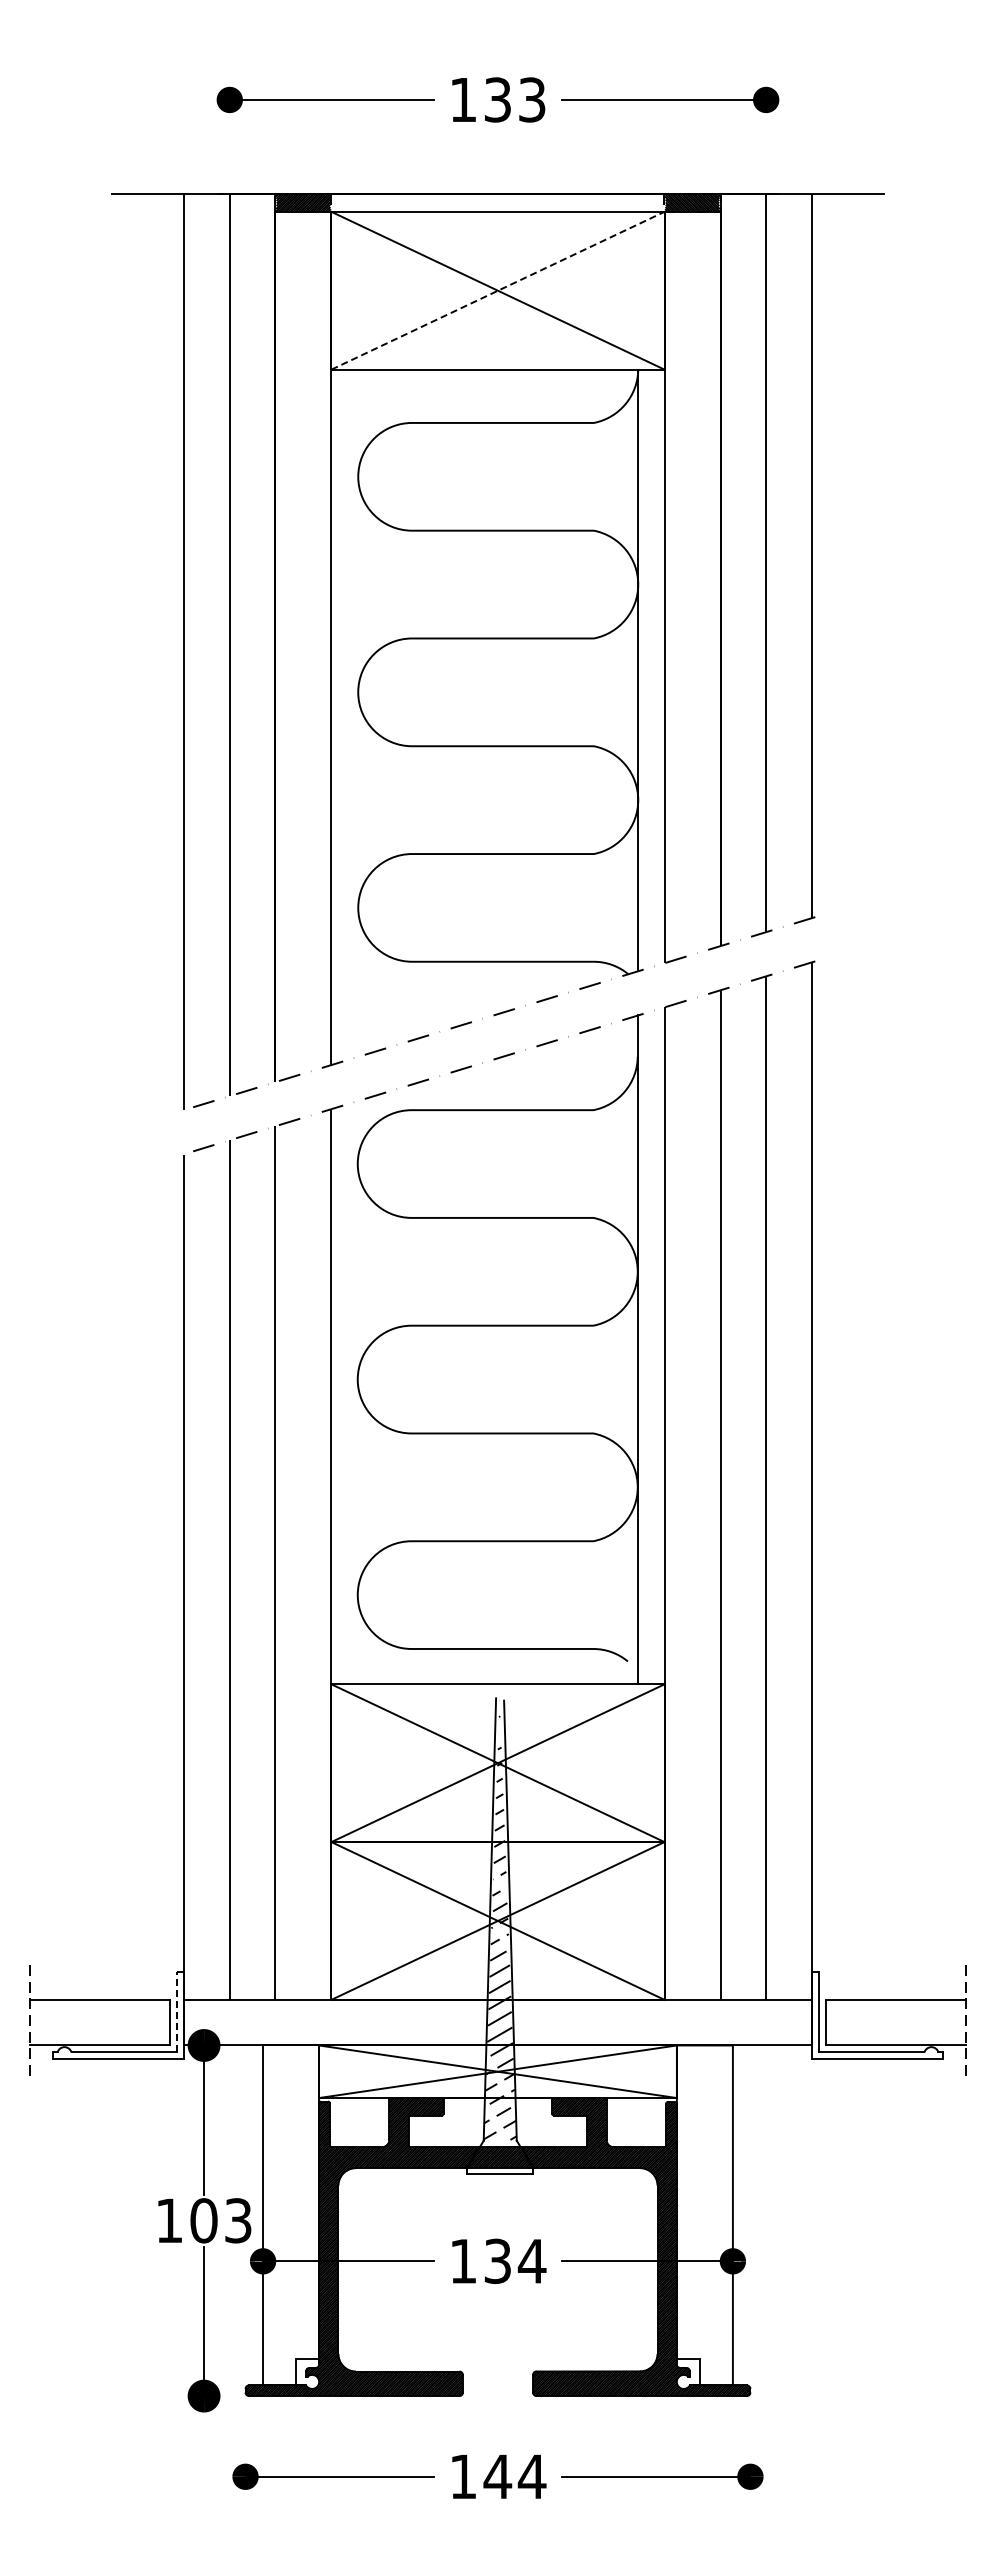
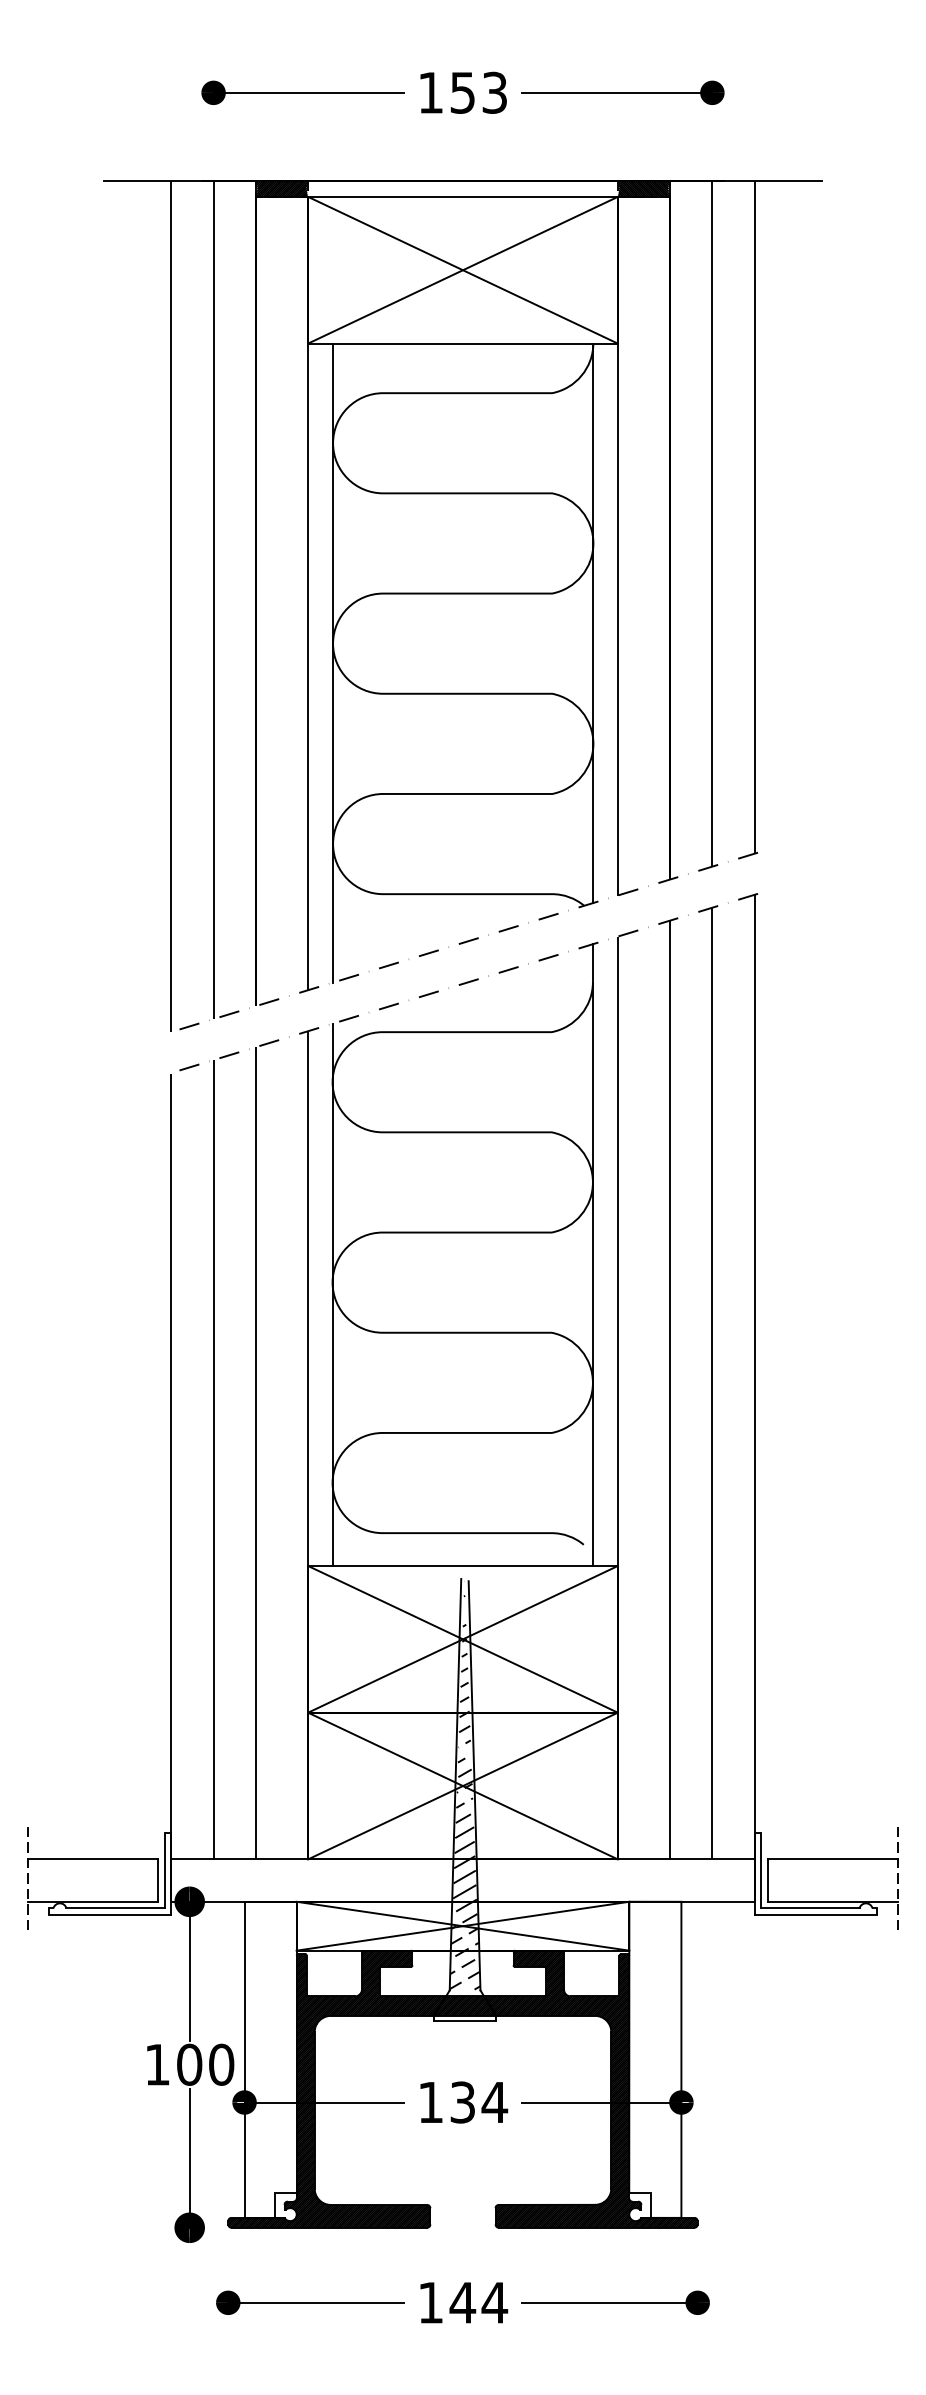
text: (497, 99) -> (462, 92), 133 -> 153
line: (498, 290) -> (463, 270), dashed -> solid
line: (357, 712) -> (332, 662), added
line: (357, 1392) -> (332, 1294), added
line: (177, 2011) -> (164, 1870), dashed -> solid
text: (237, 2220) -> (220, 2064), 103 -> 100

